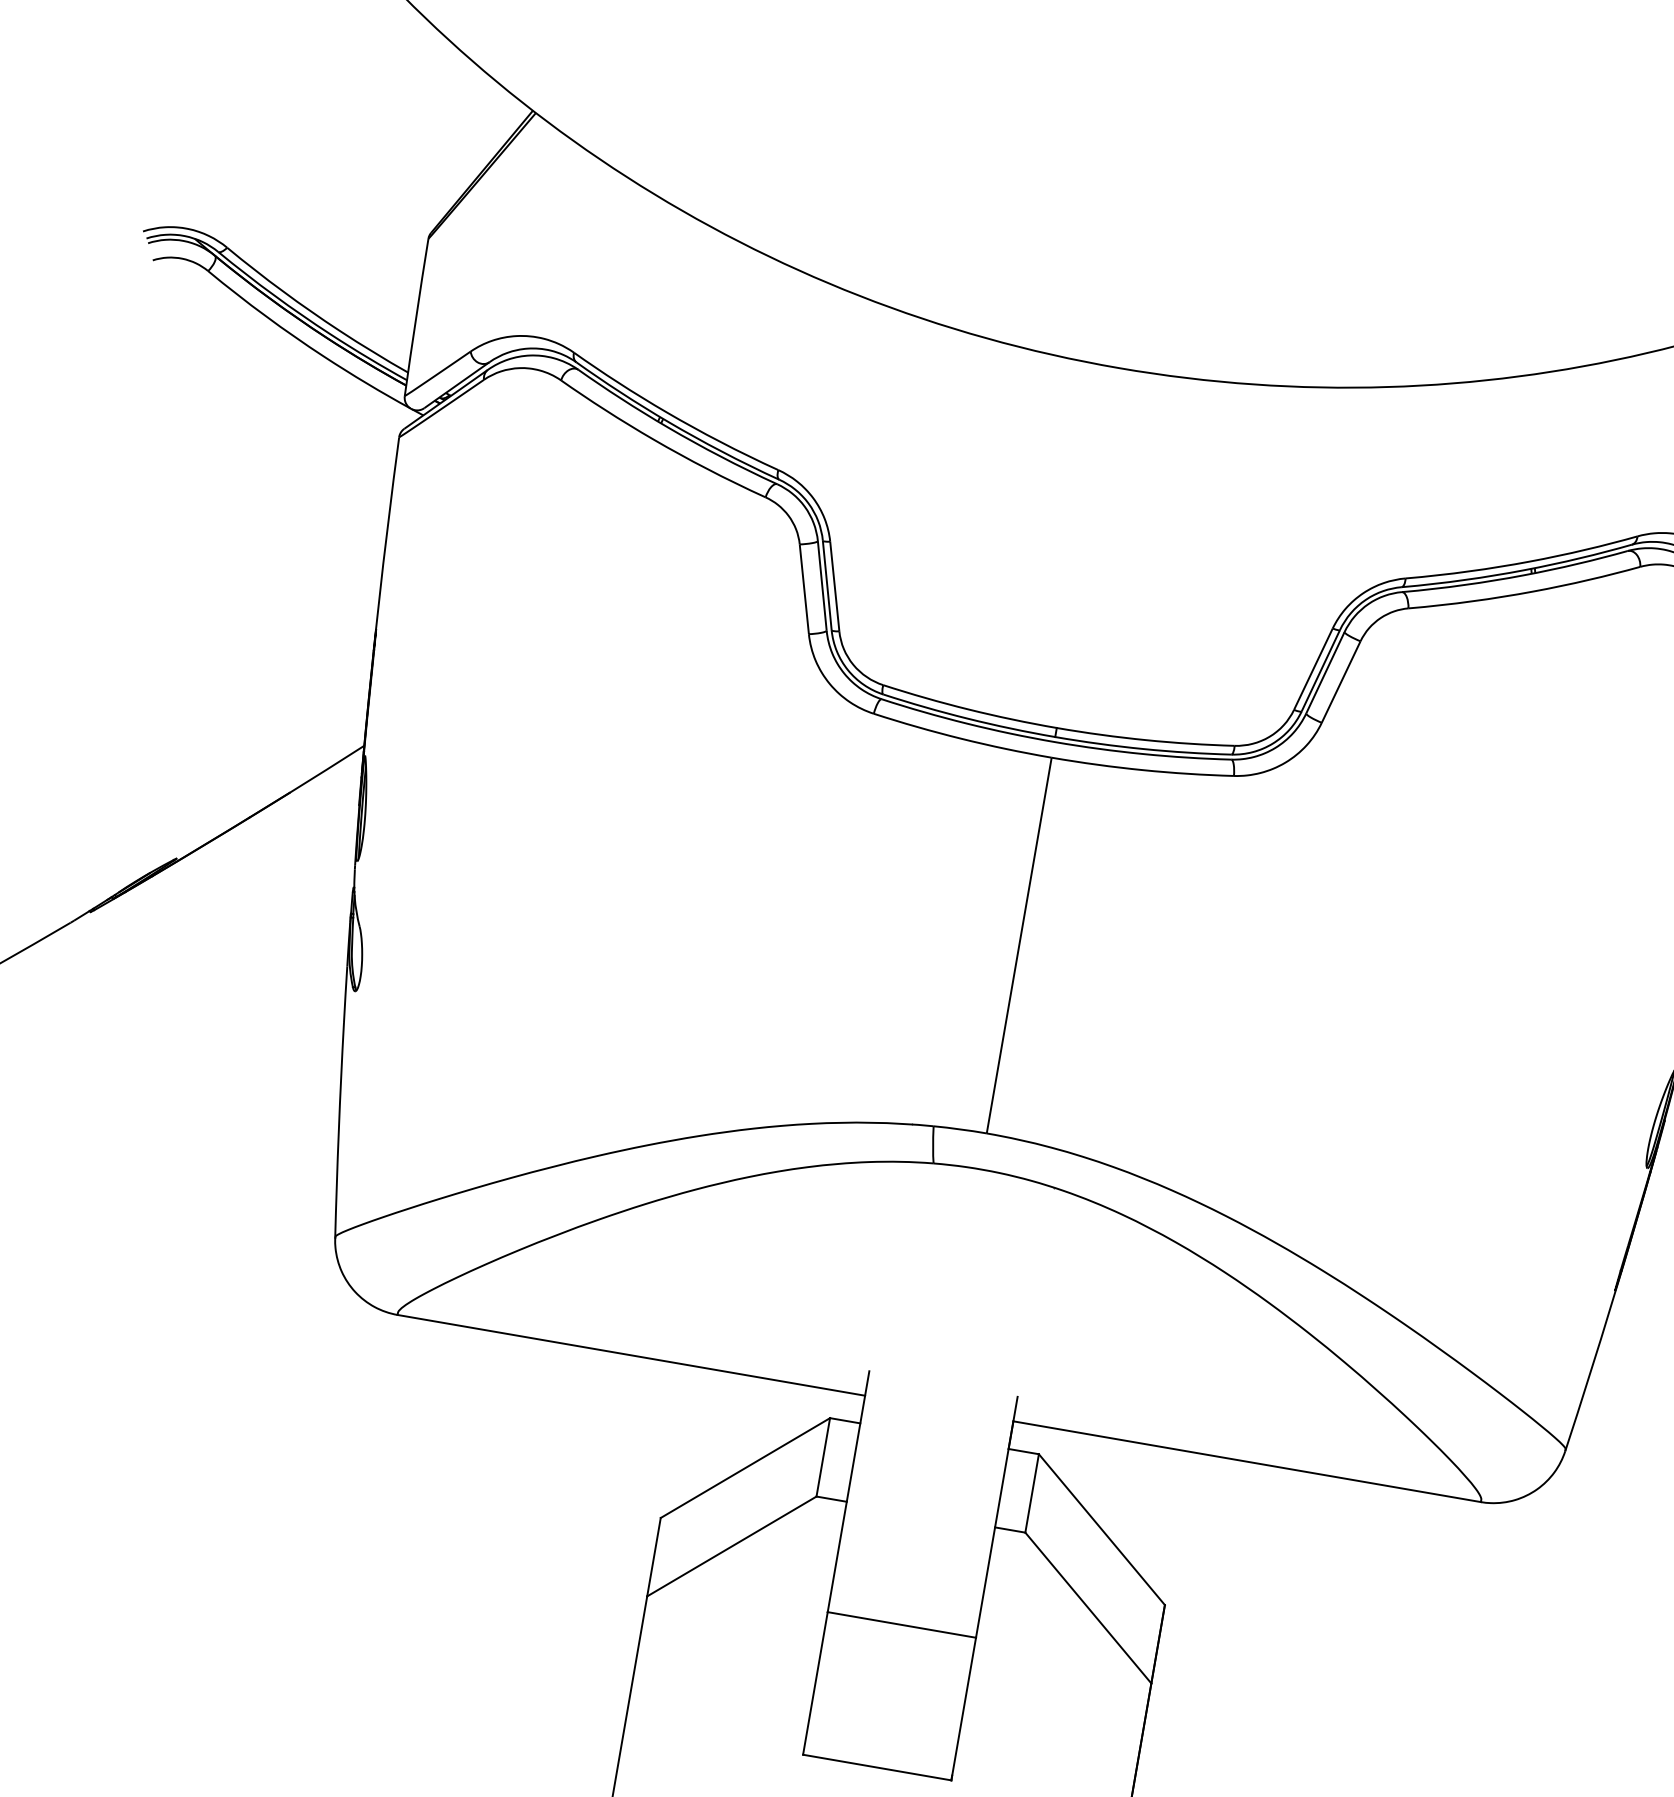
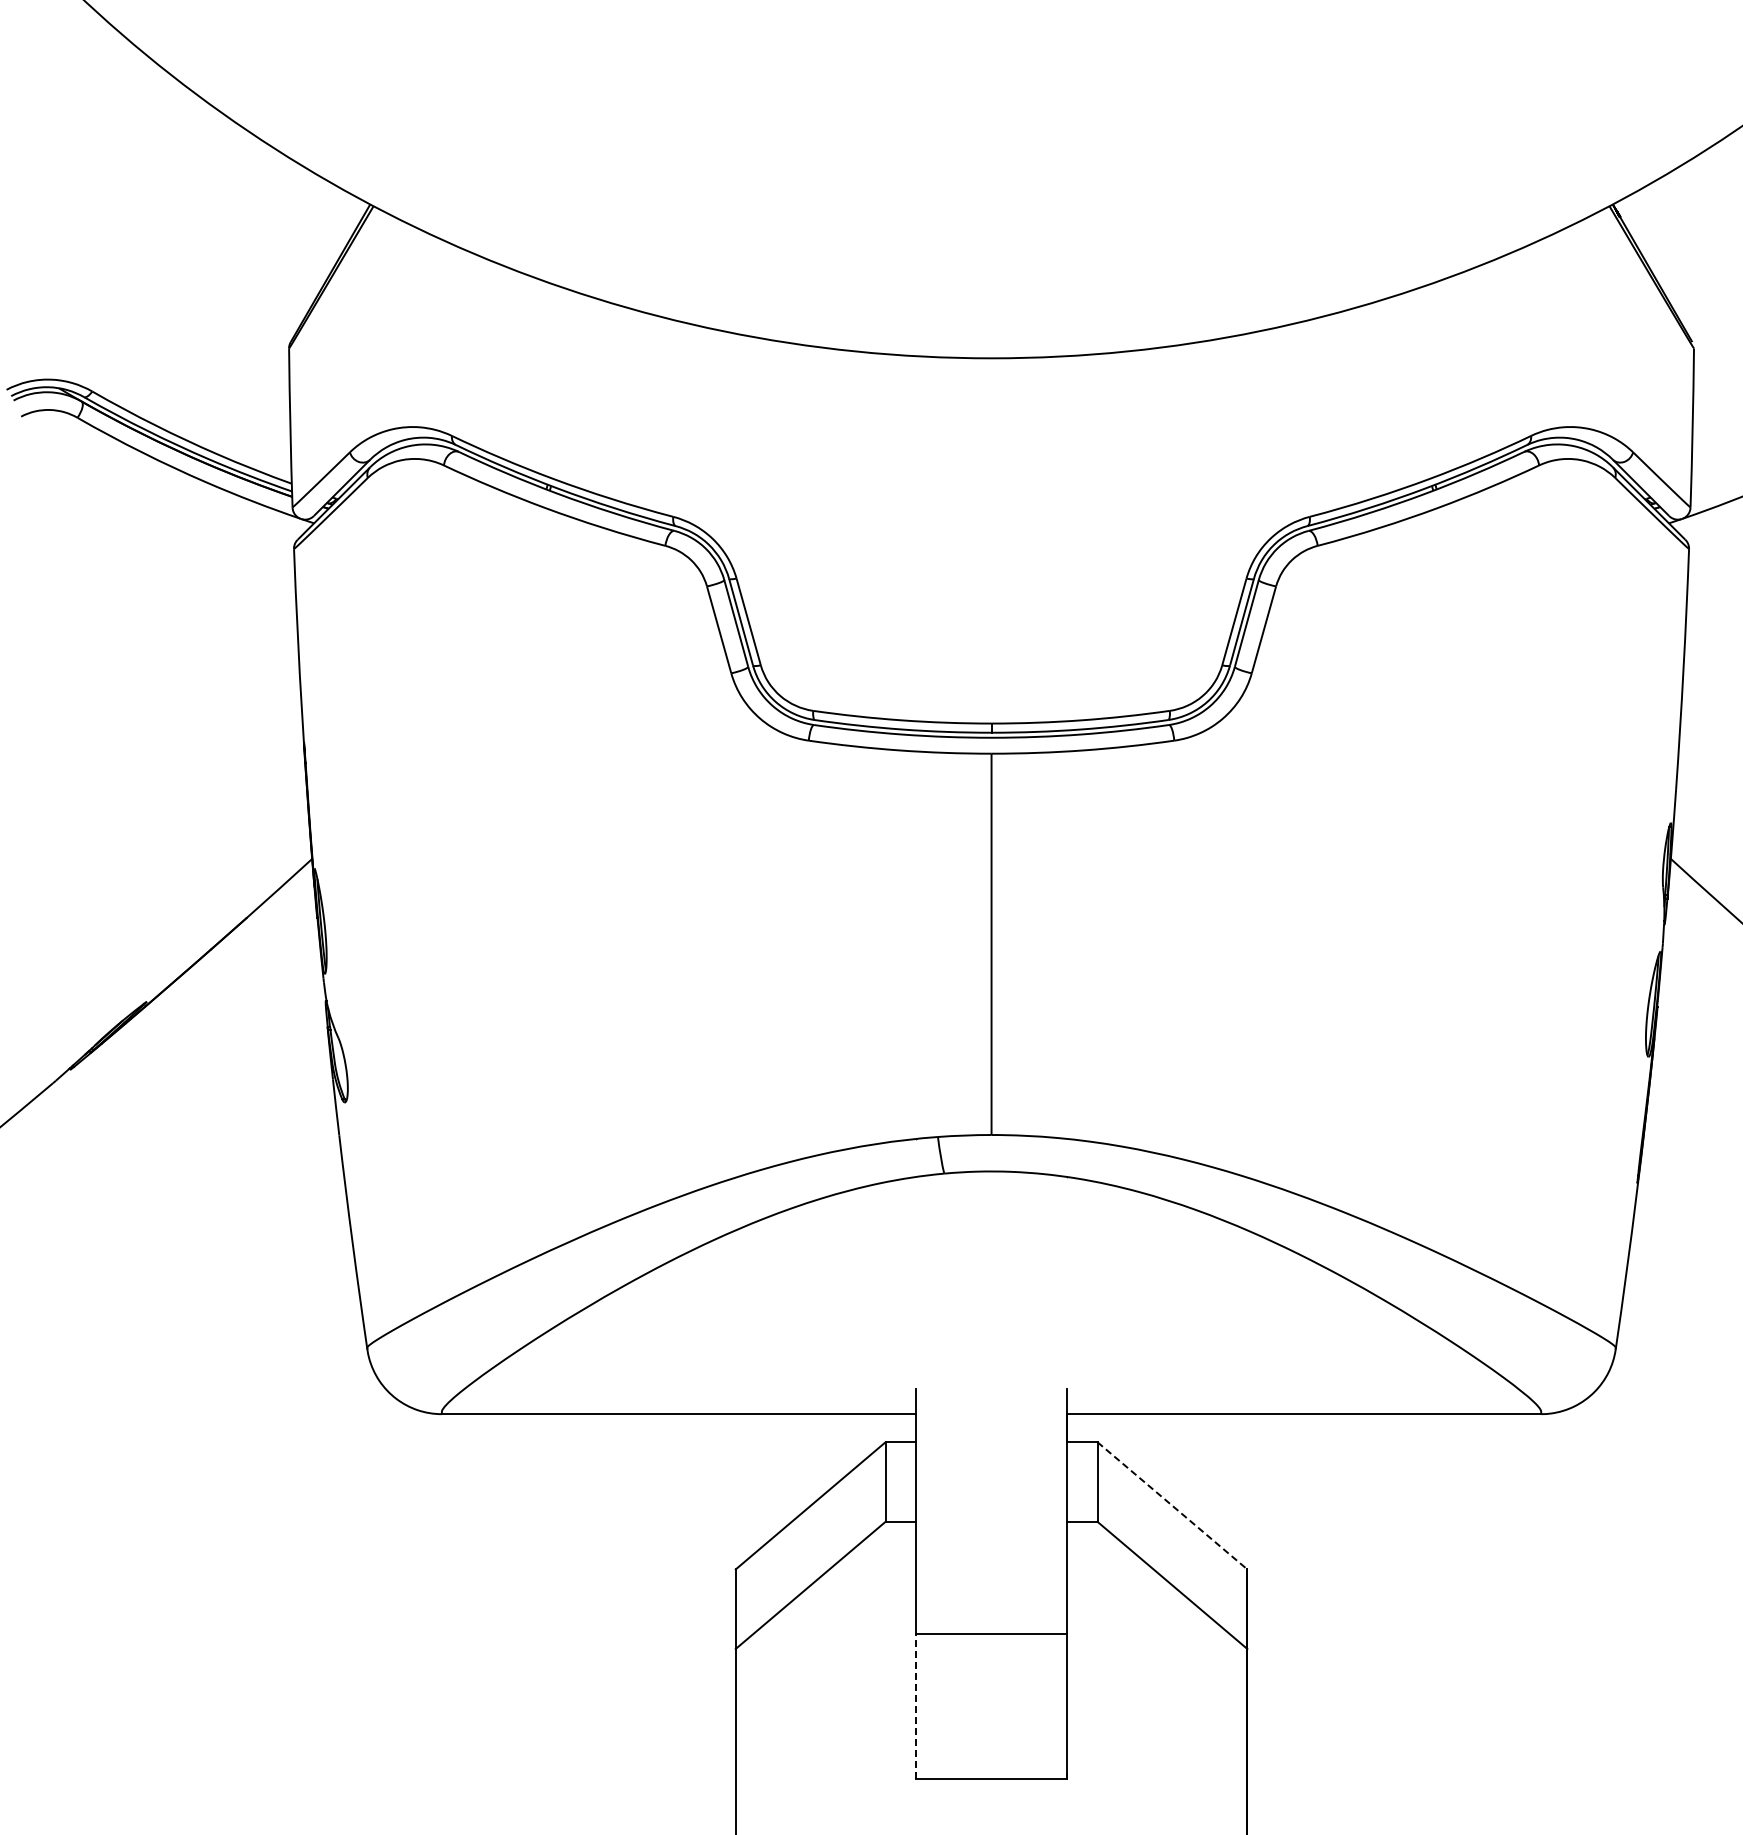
line: (1101, 1530) -> (1172, 1506), solid -> dashed
line: (815, 1682) -> (916, 1705), solid -> dashed

